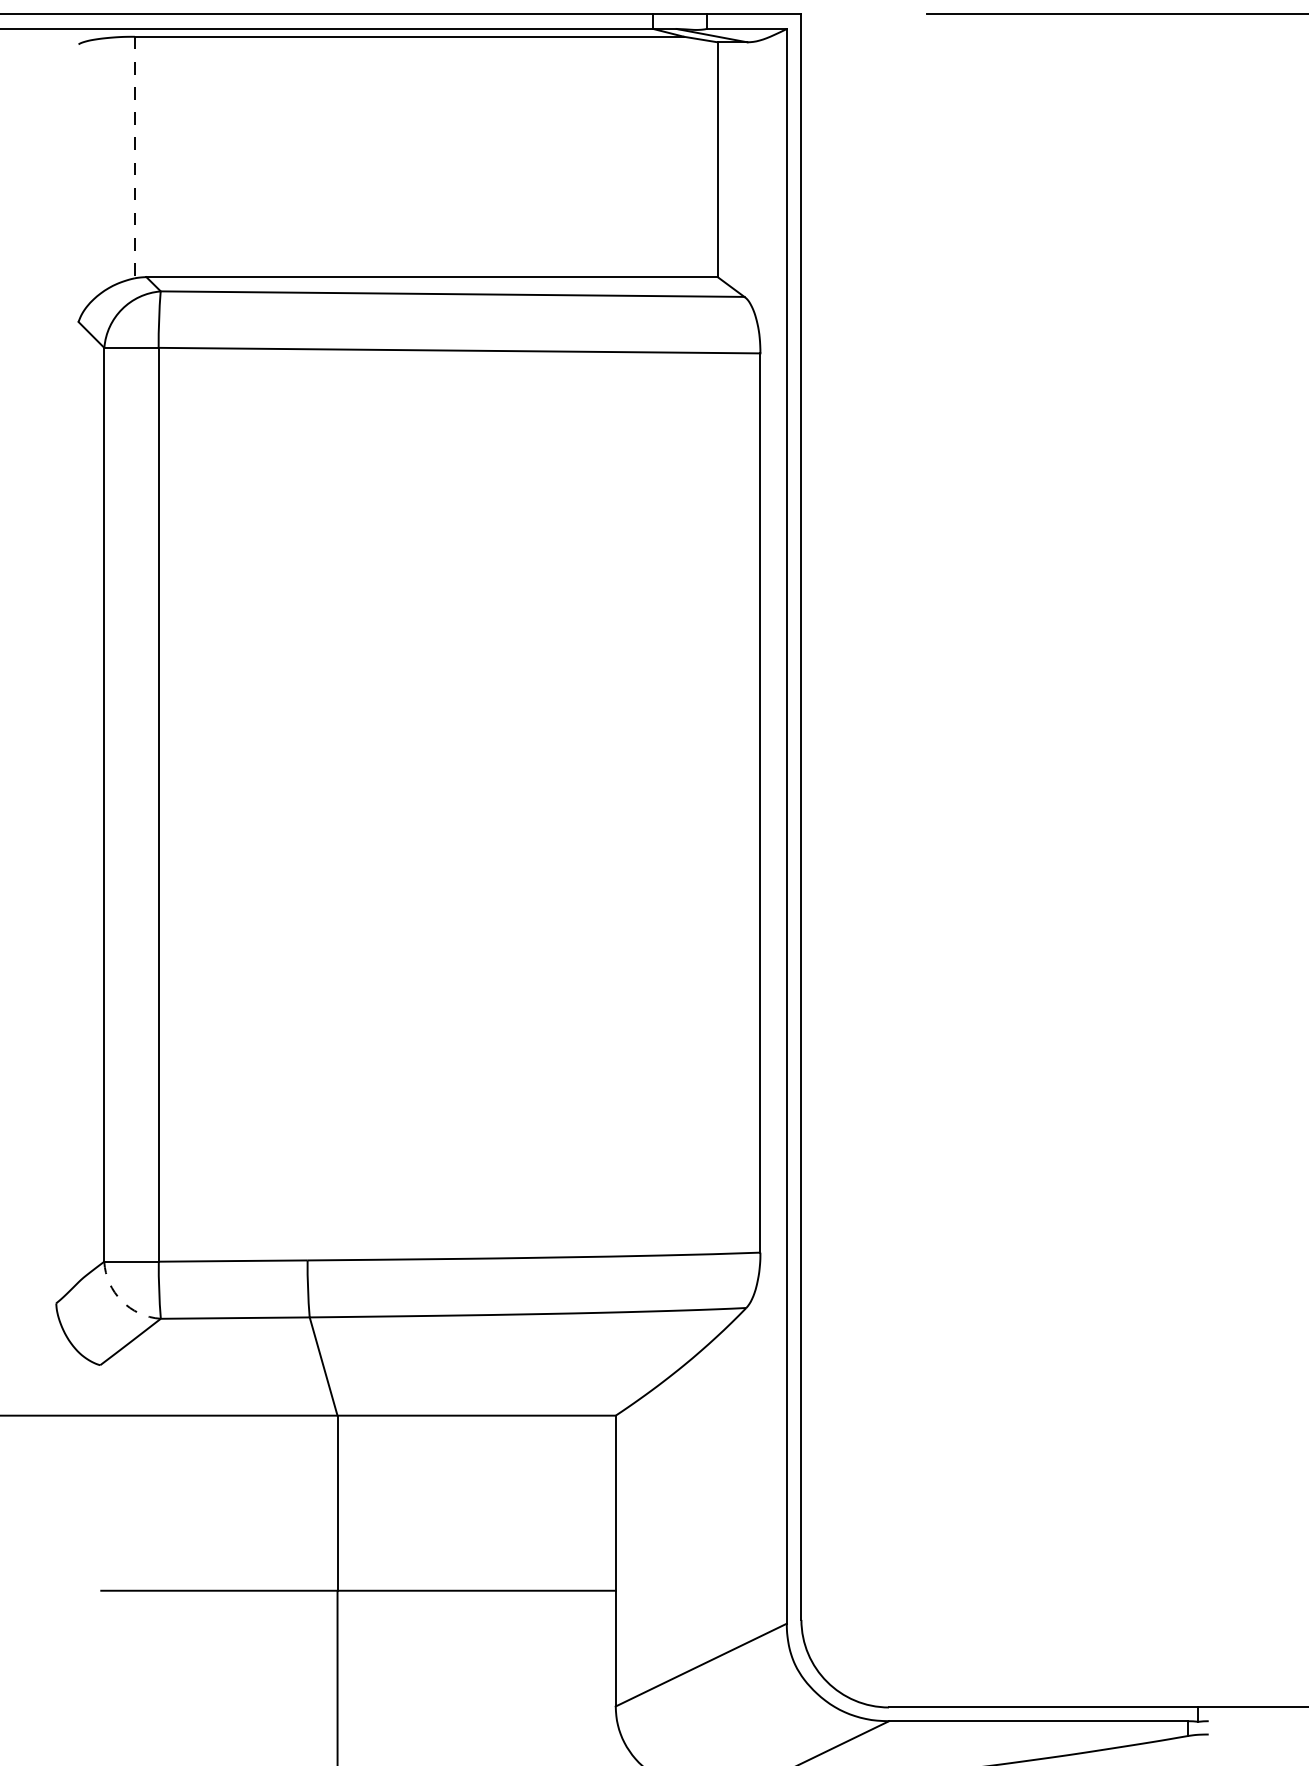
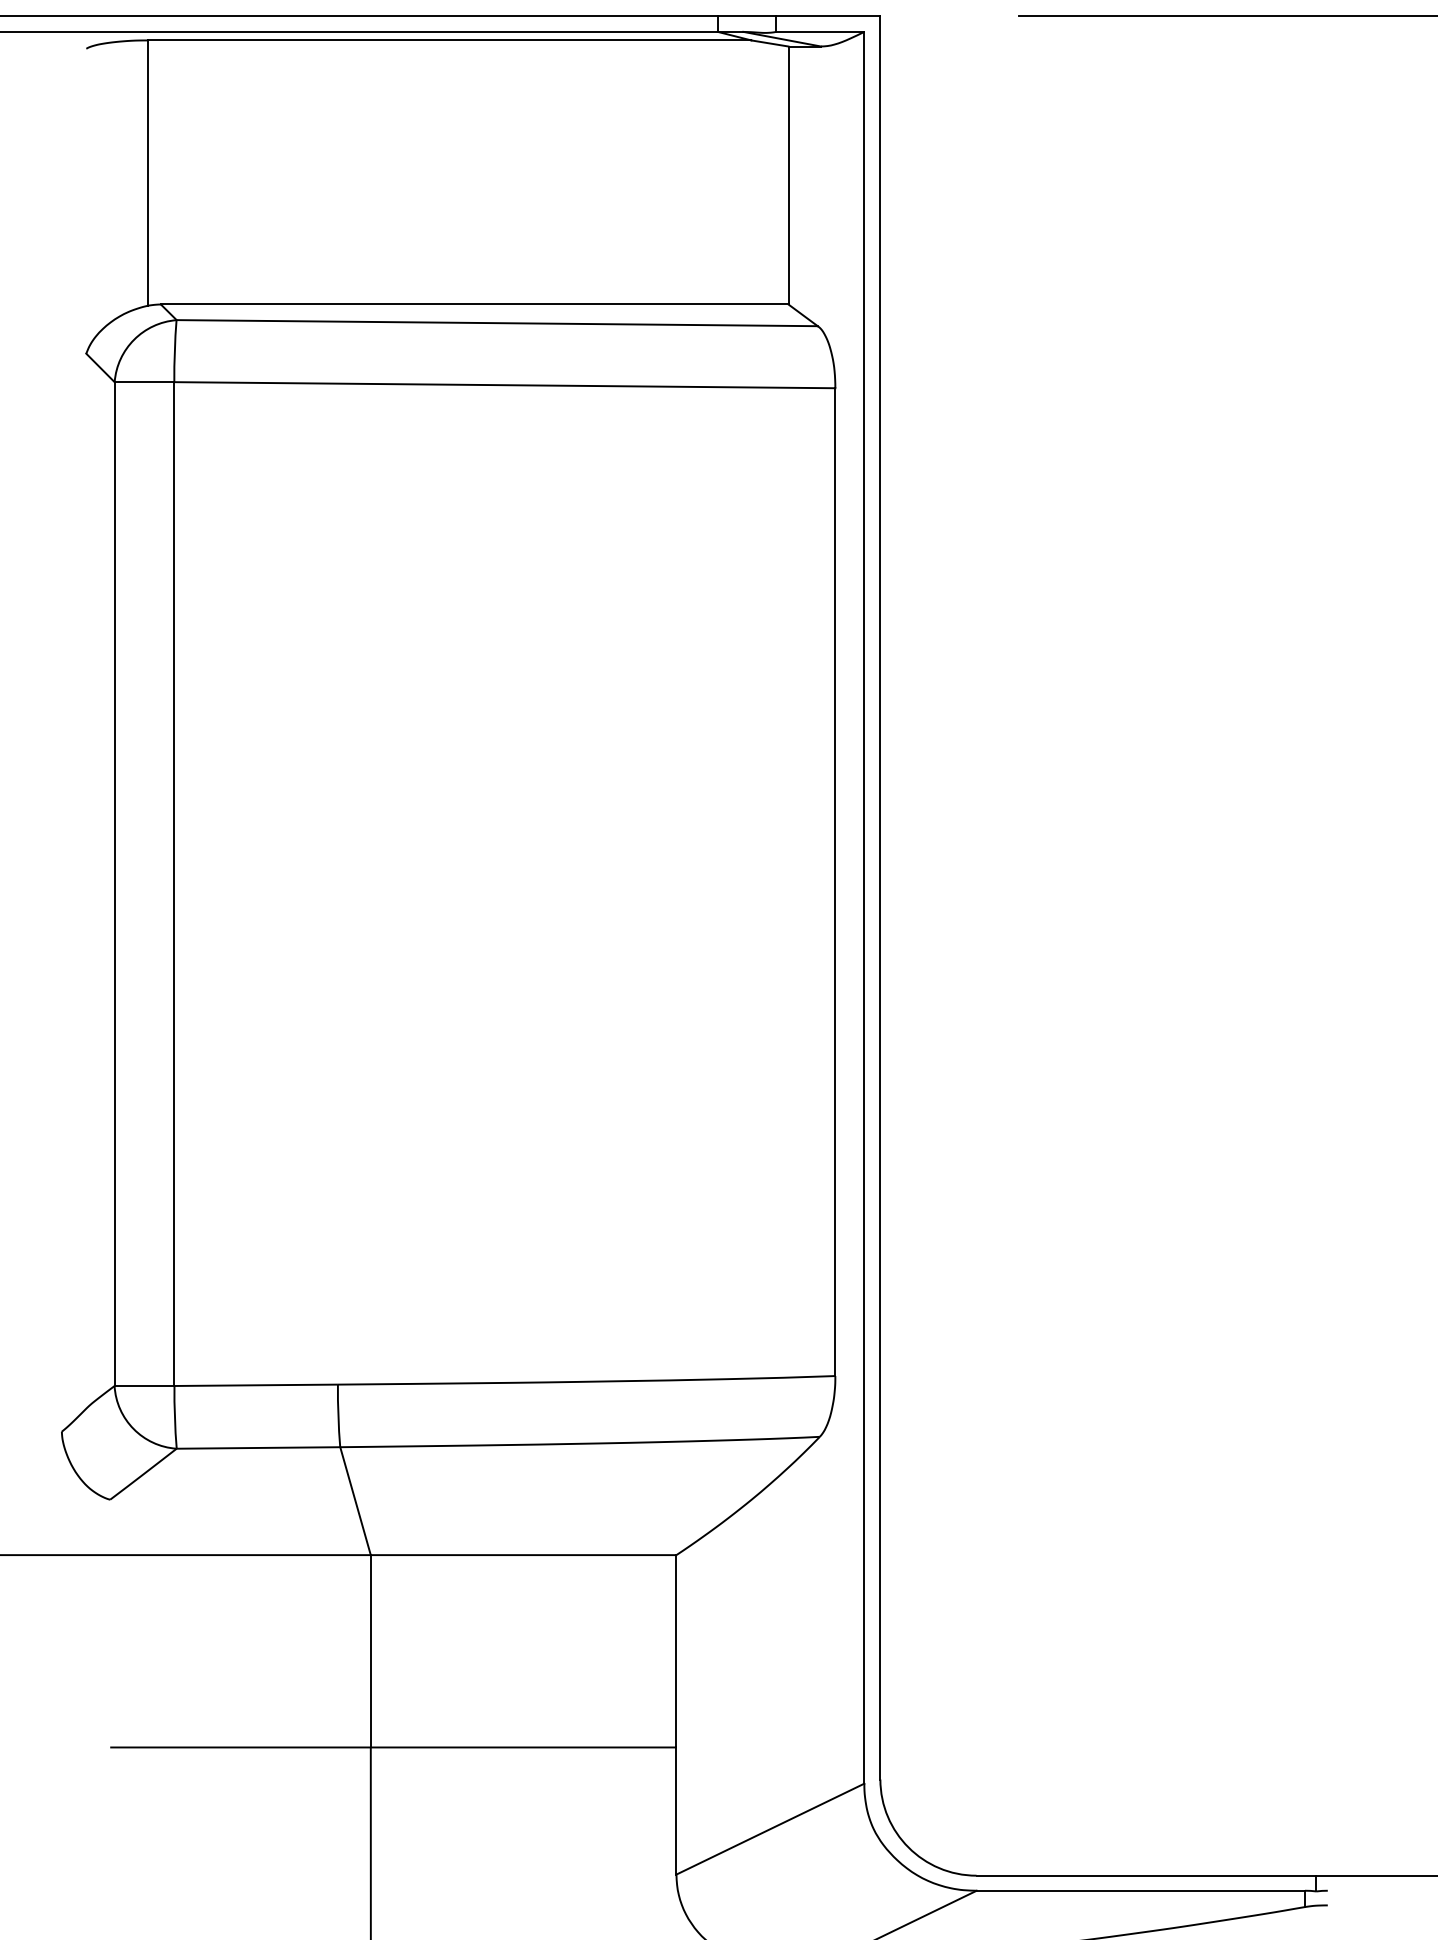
line: (134, 157) -> (147, 173), dashed -> solid
arc: (121, 1300) -> (133, 1428), dashed -> solid

